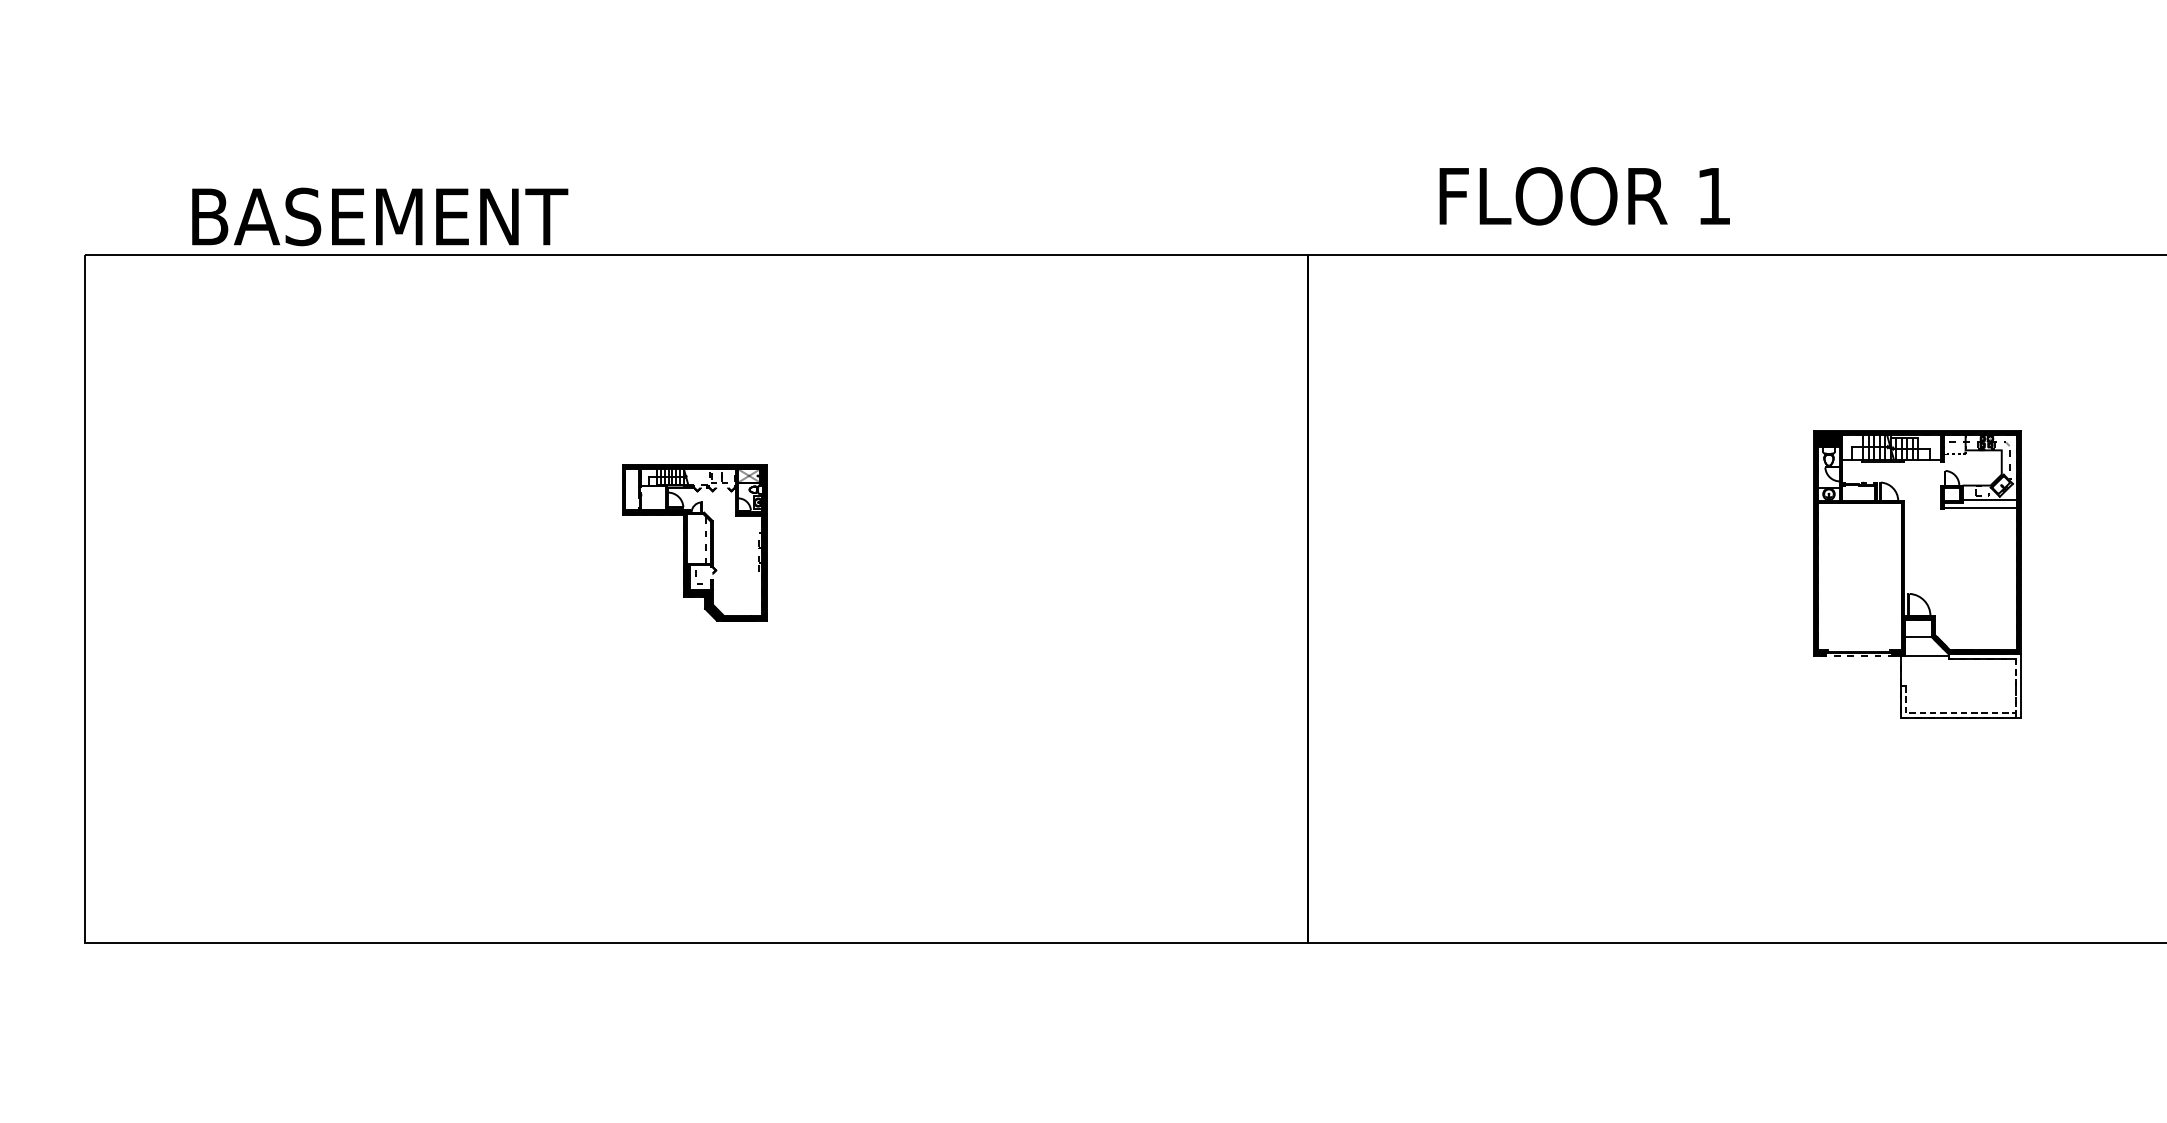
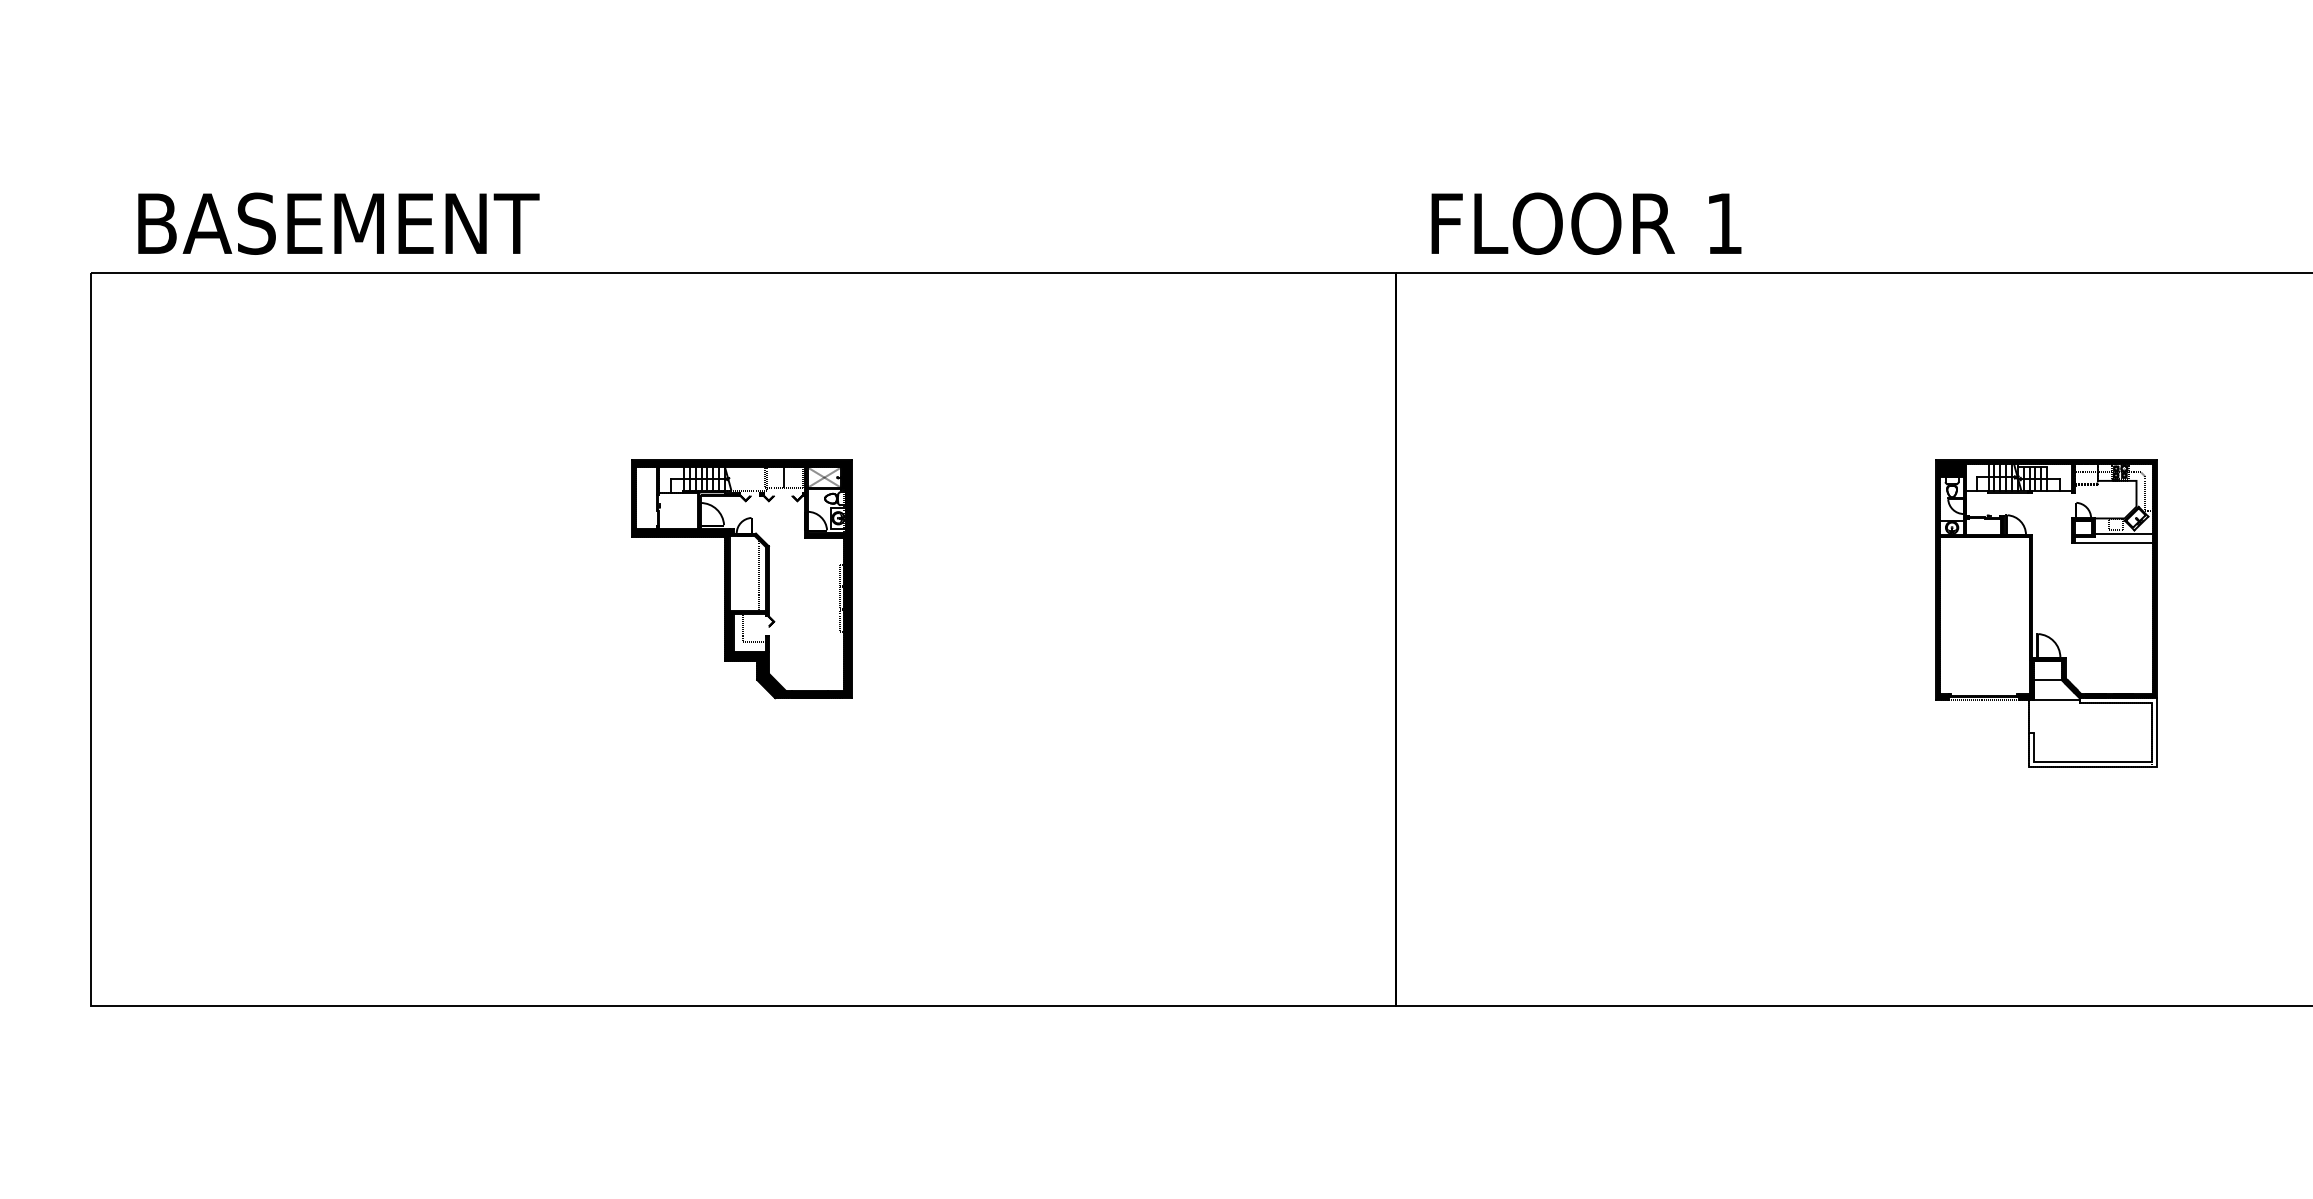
text: (1584, 196) -> (1586, 223), moved
text: (379, 216) -> (338, 223), moved
part: (694, 542) -> (741, 579), size x1.43
line: (1974, 713) -> (2107, 761), dashed -> solid

